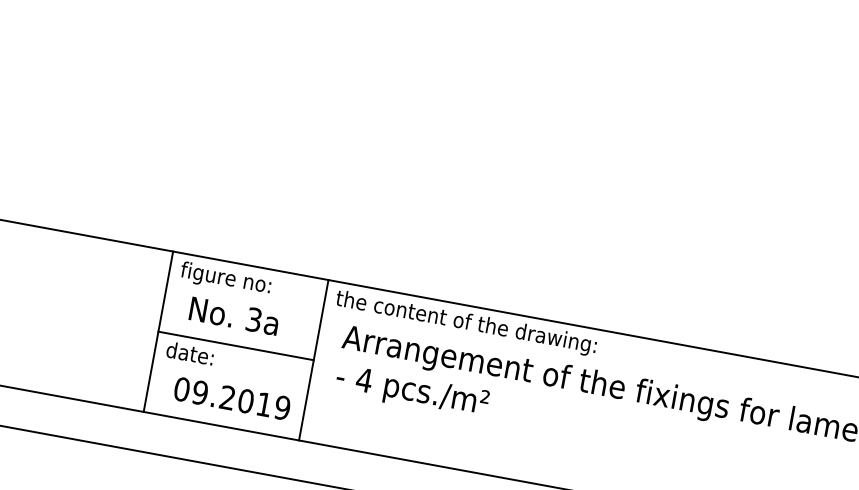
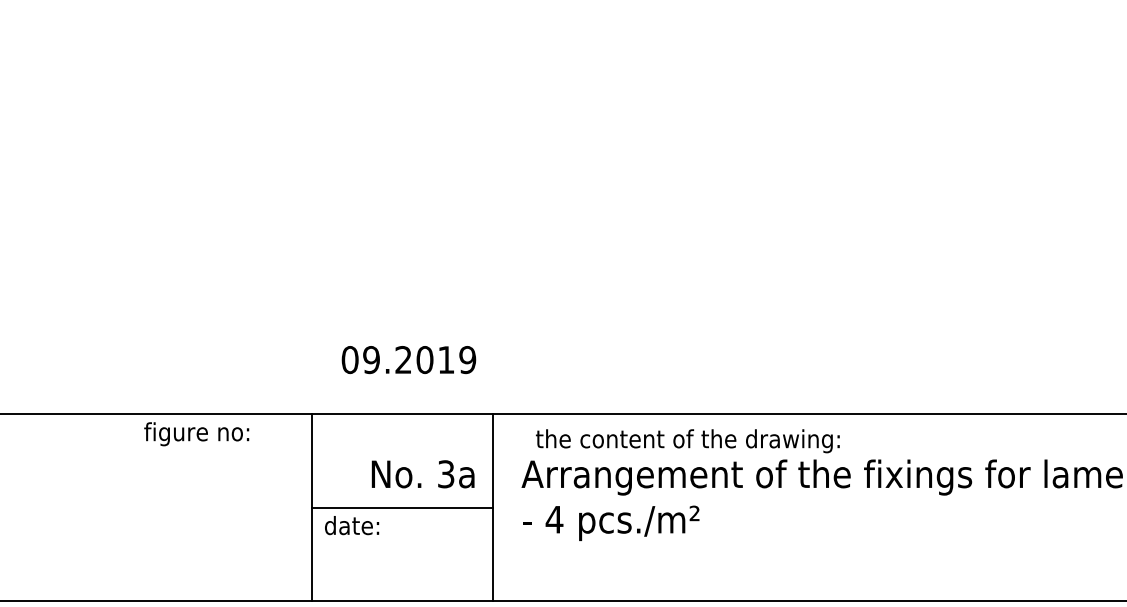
text: (225, 279) -> (196, 434), moved
text: (233, 316) -> (422, 474), moved
text: (465, 323) -> (687, 441), moved
text: (231, 399) -> (408, 360), moved

